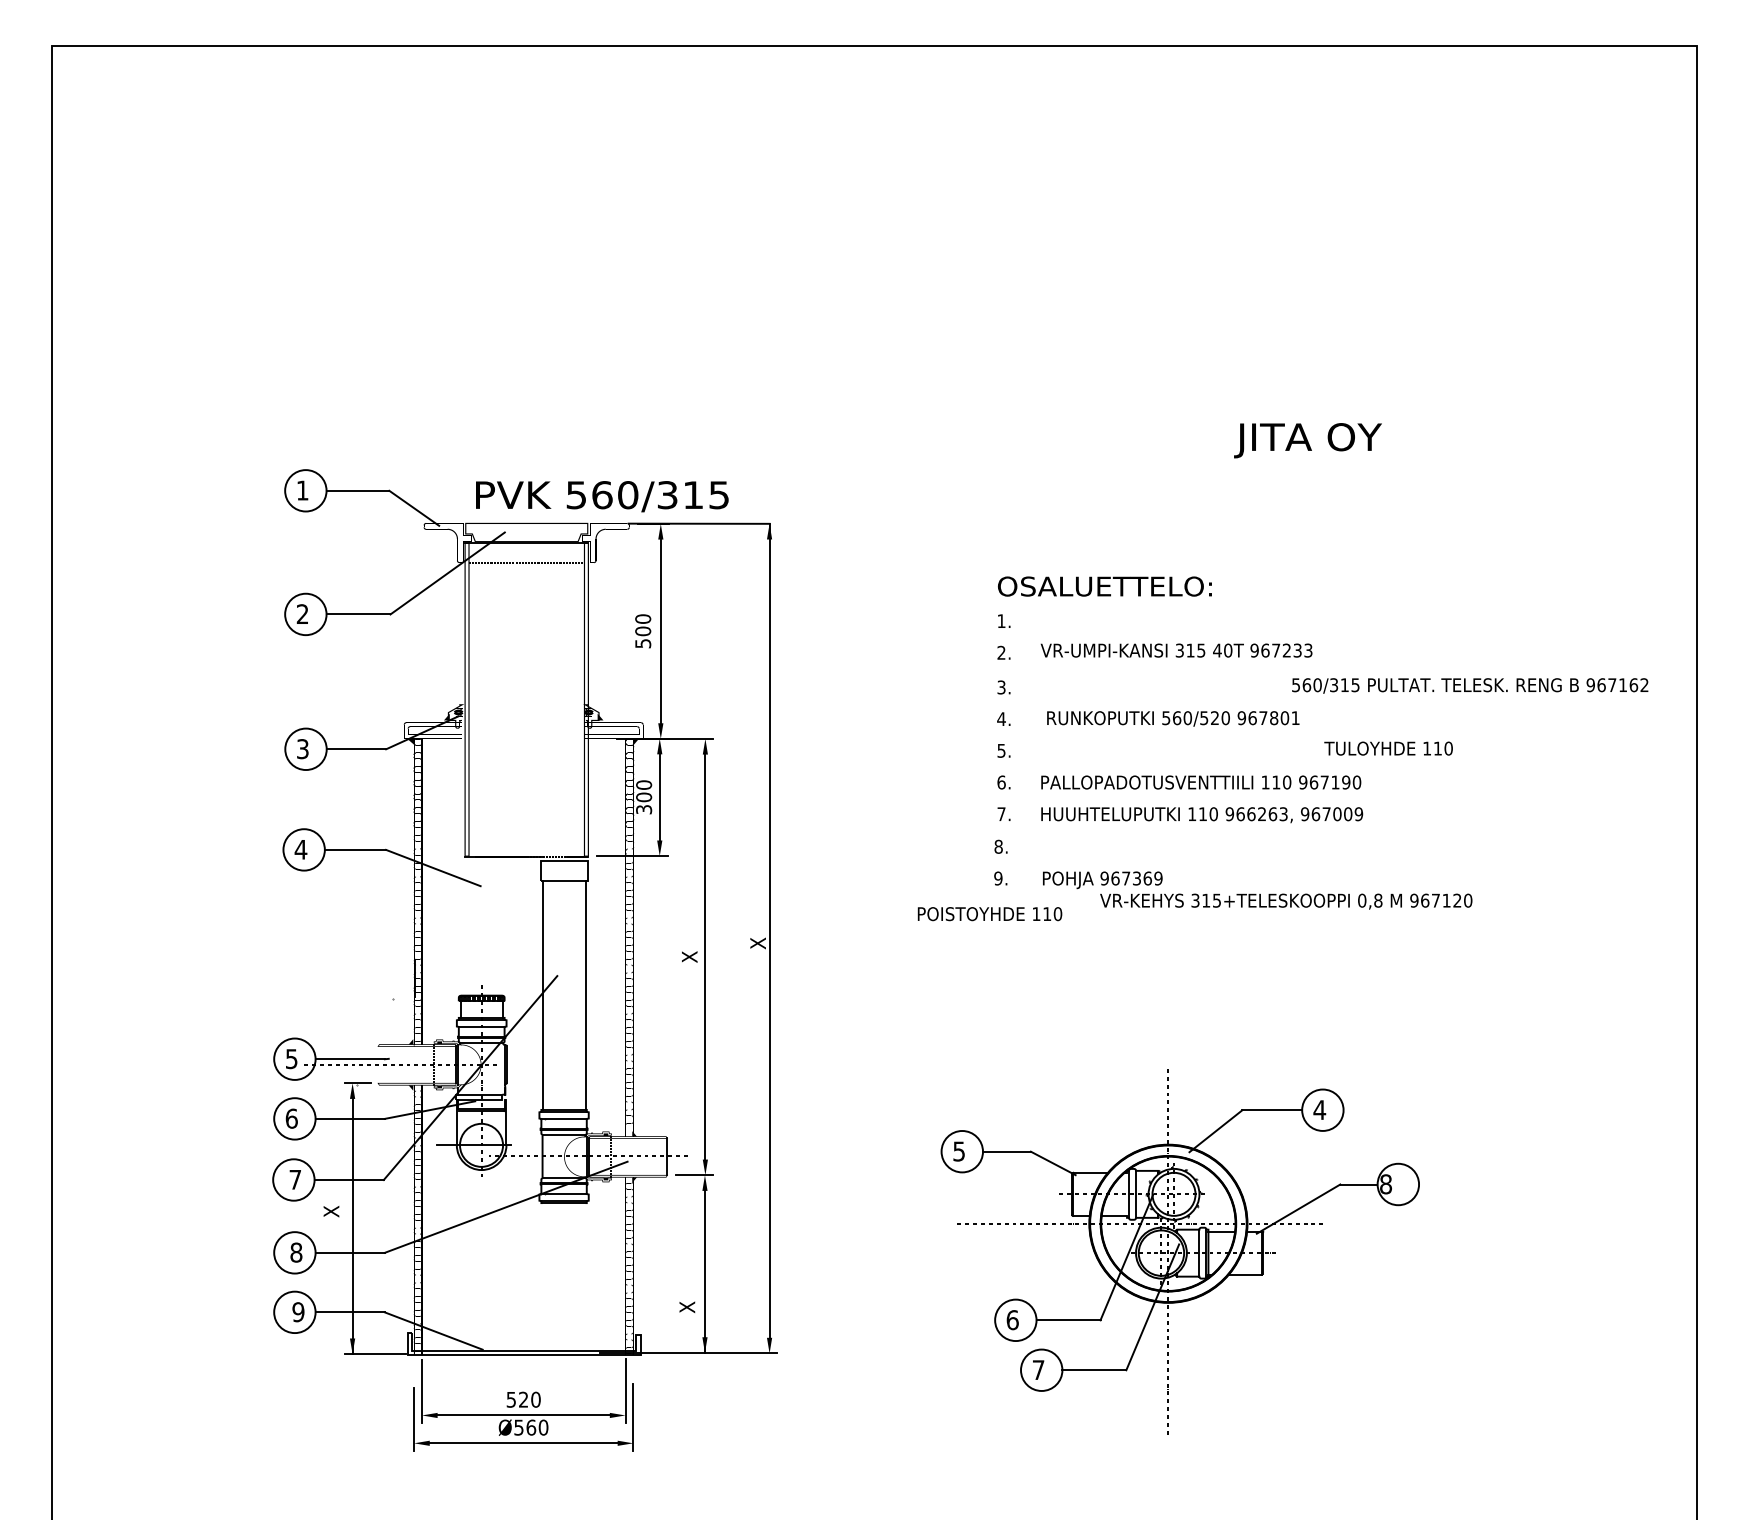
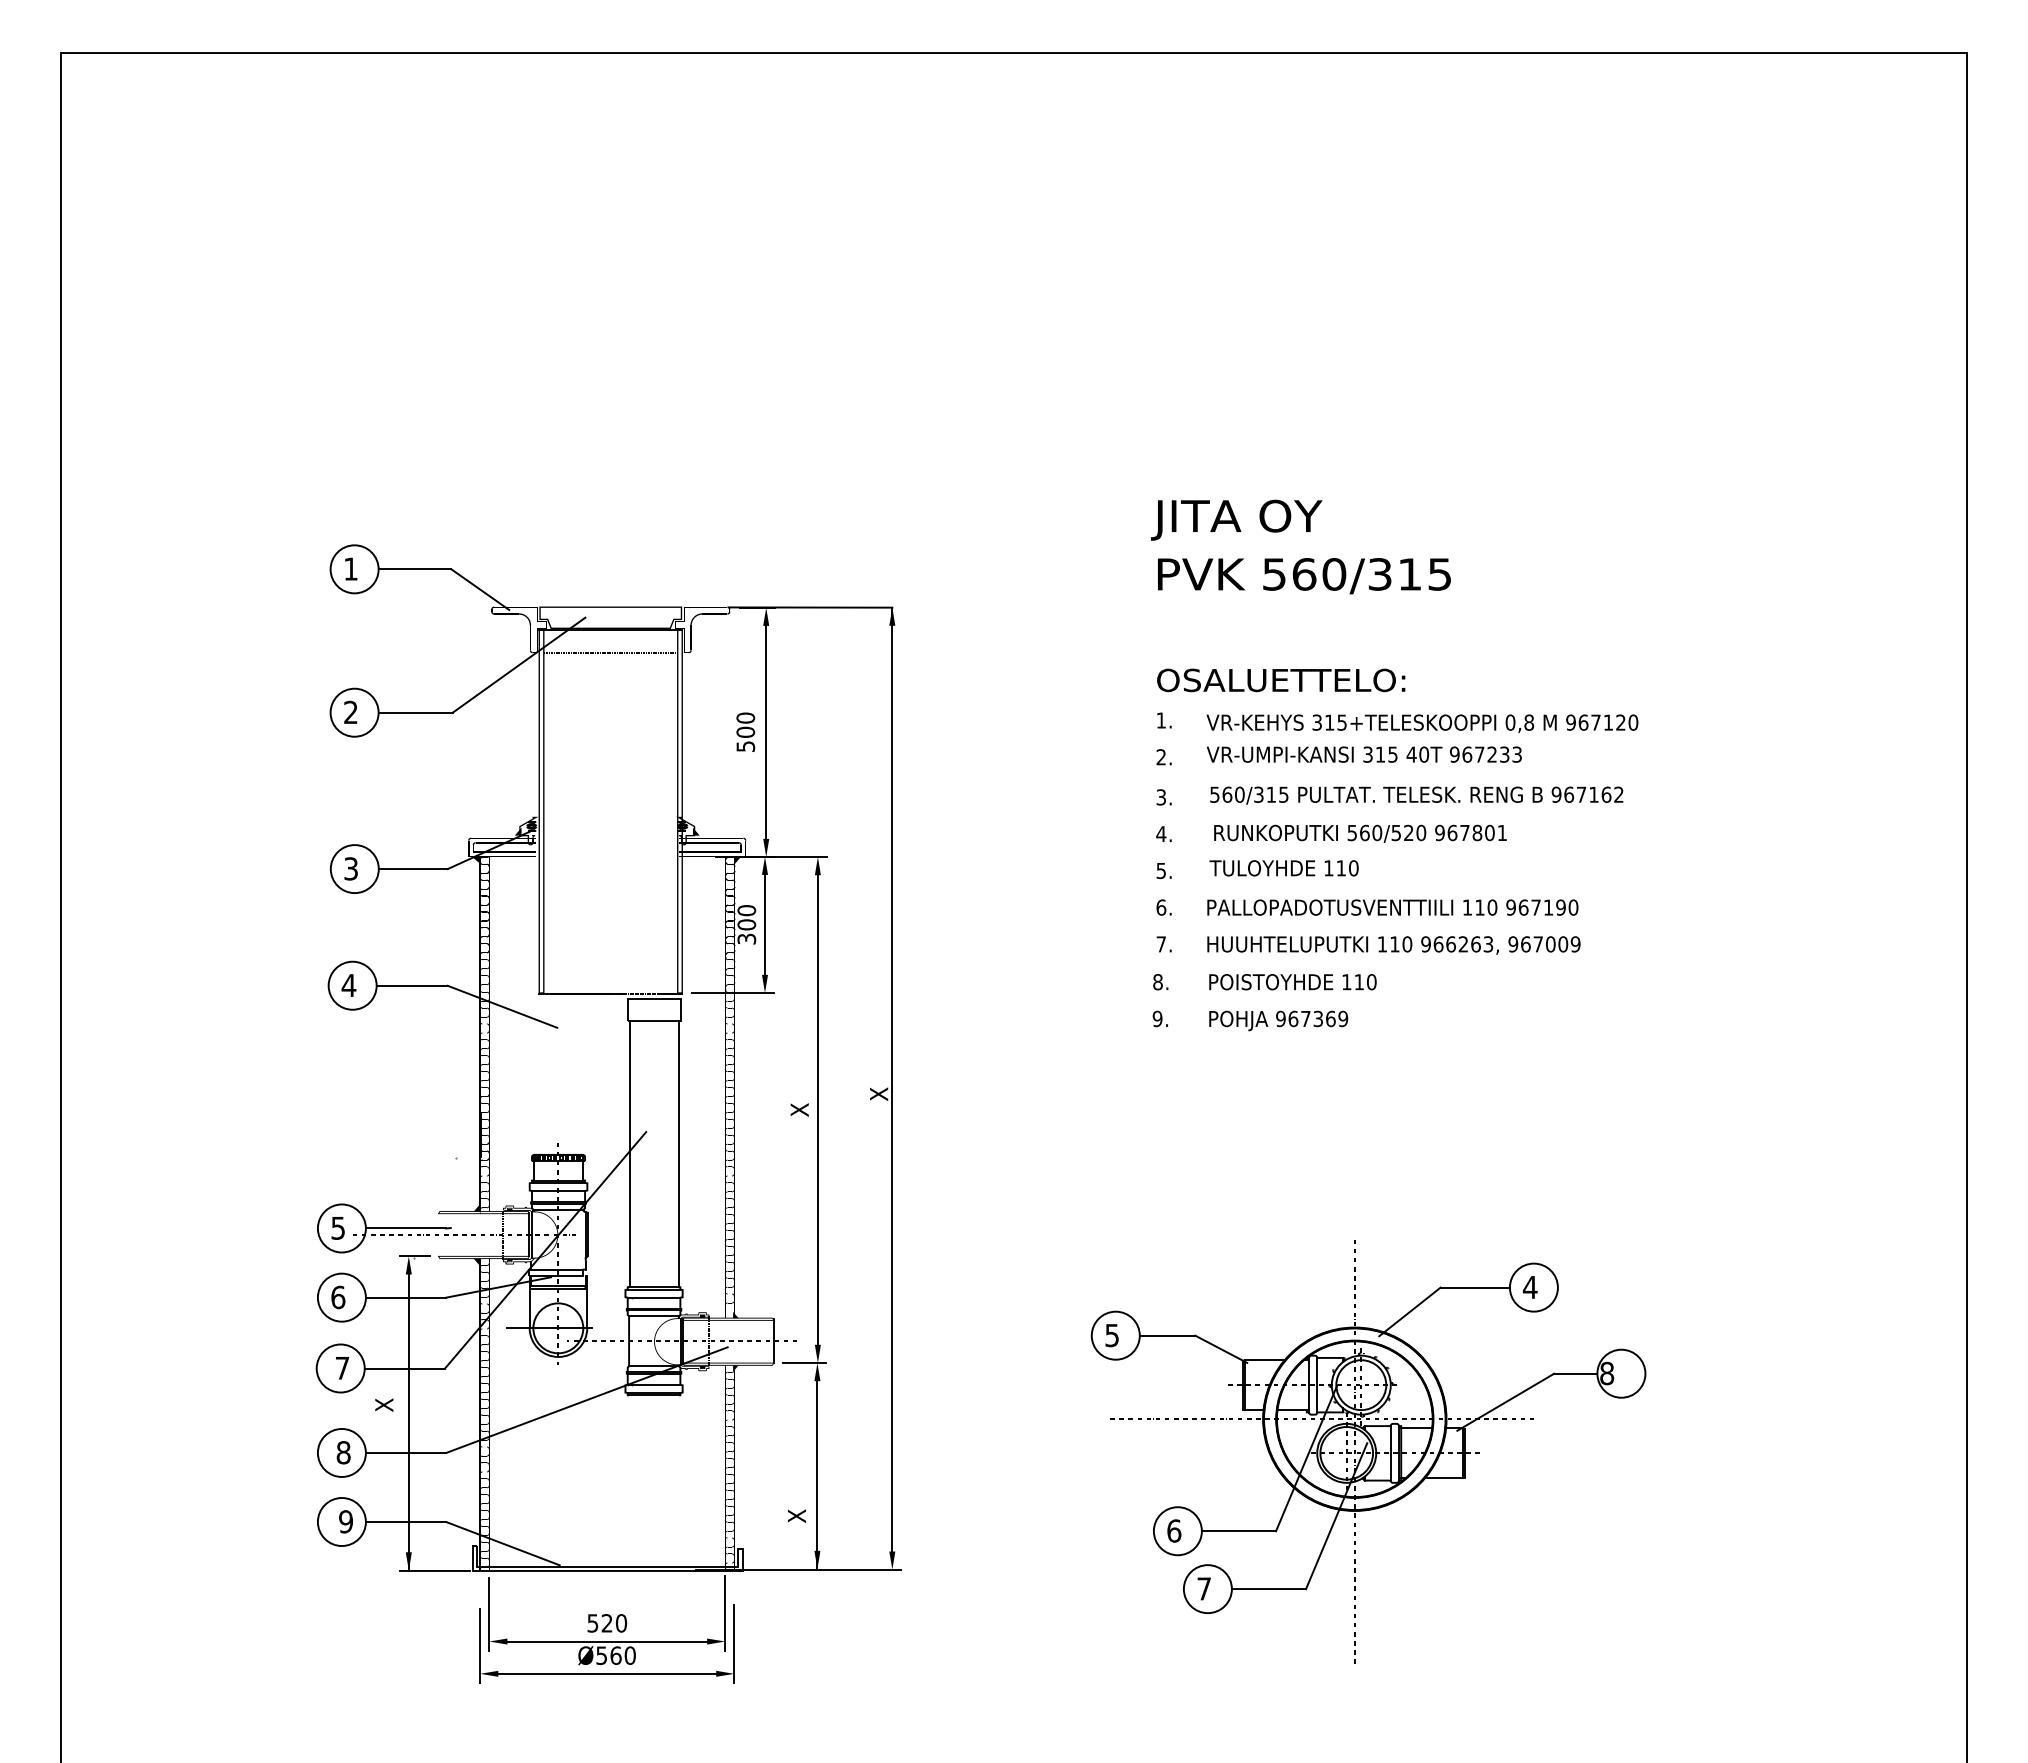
text: (1307, 440) -> (1236, 519), moved
text: (602, 496) -> (1304, 576), moved
text: (1469, 685) -> (1416, 795), moved
text: (1388, 748) -> (1283, 868), moved
text: (1286, 901) -> (1422, 723), moved
text: (989, 914) -> (1292, 982), moved

